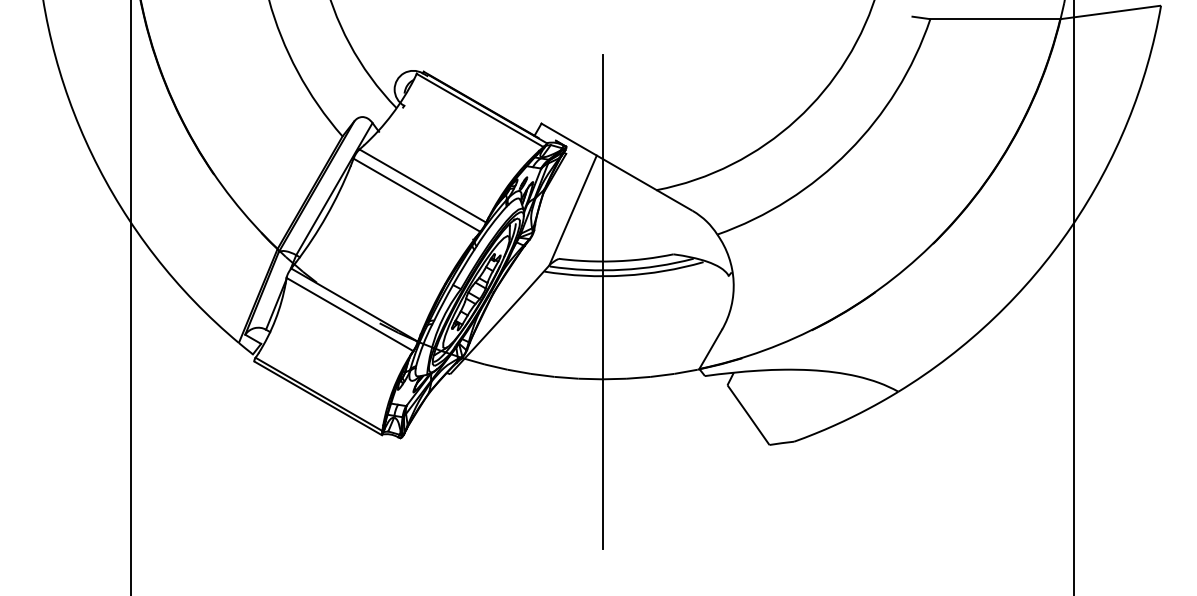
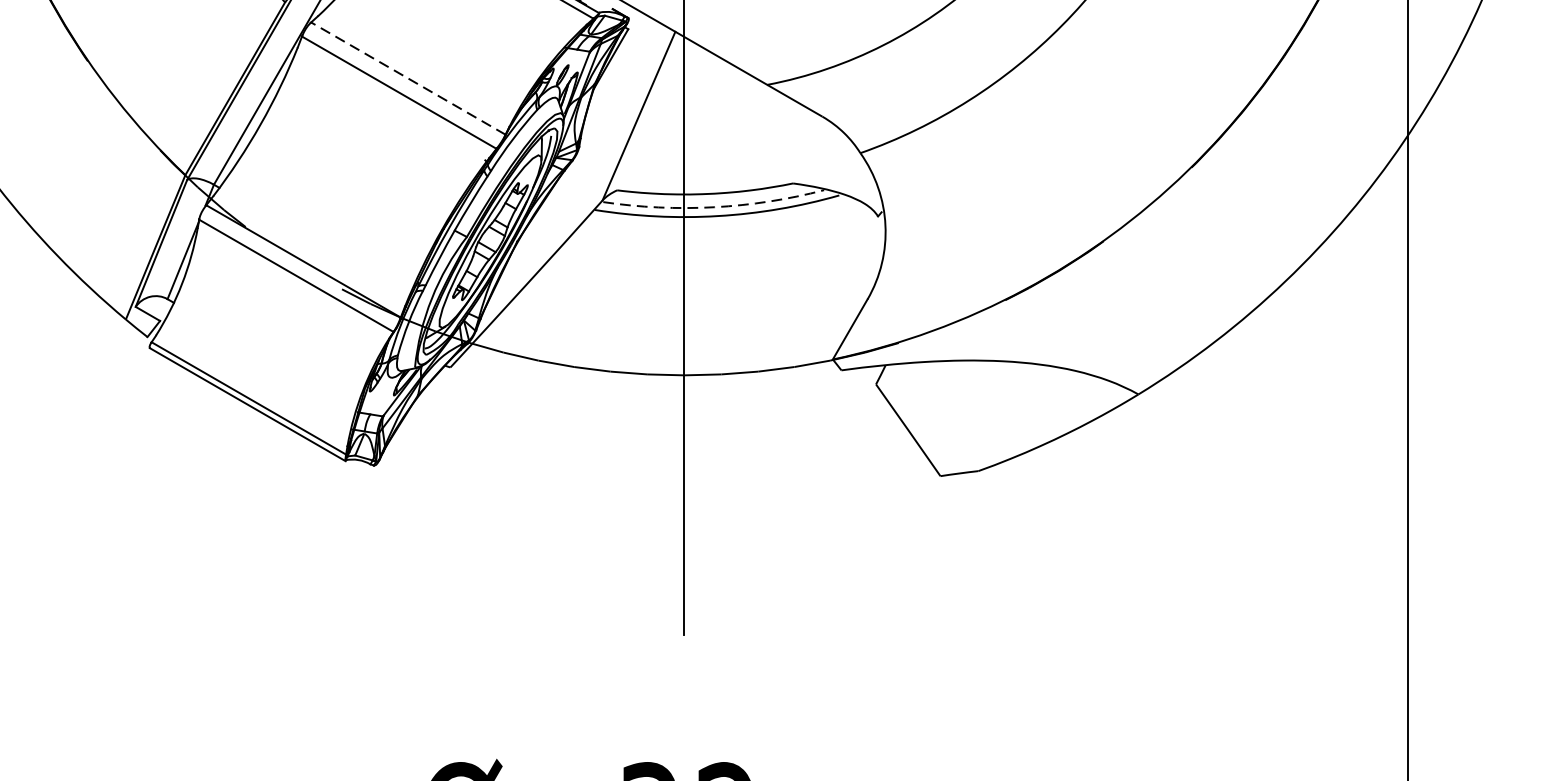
line: (422, 185) -> (407, 77), solid -> dashed
arc: (622, 269) -> (714, 206), solid -> dashed

